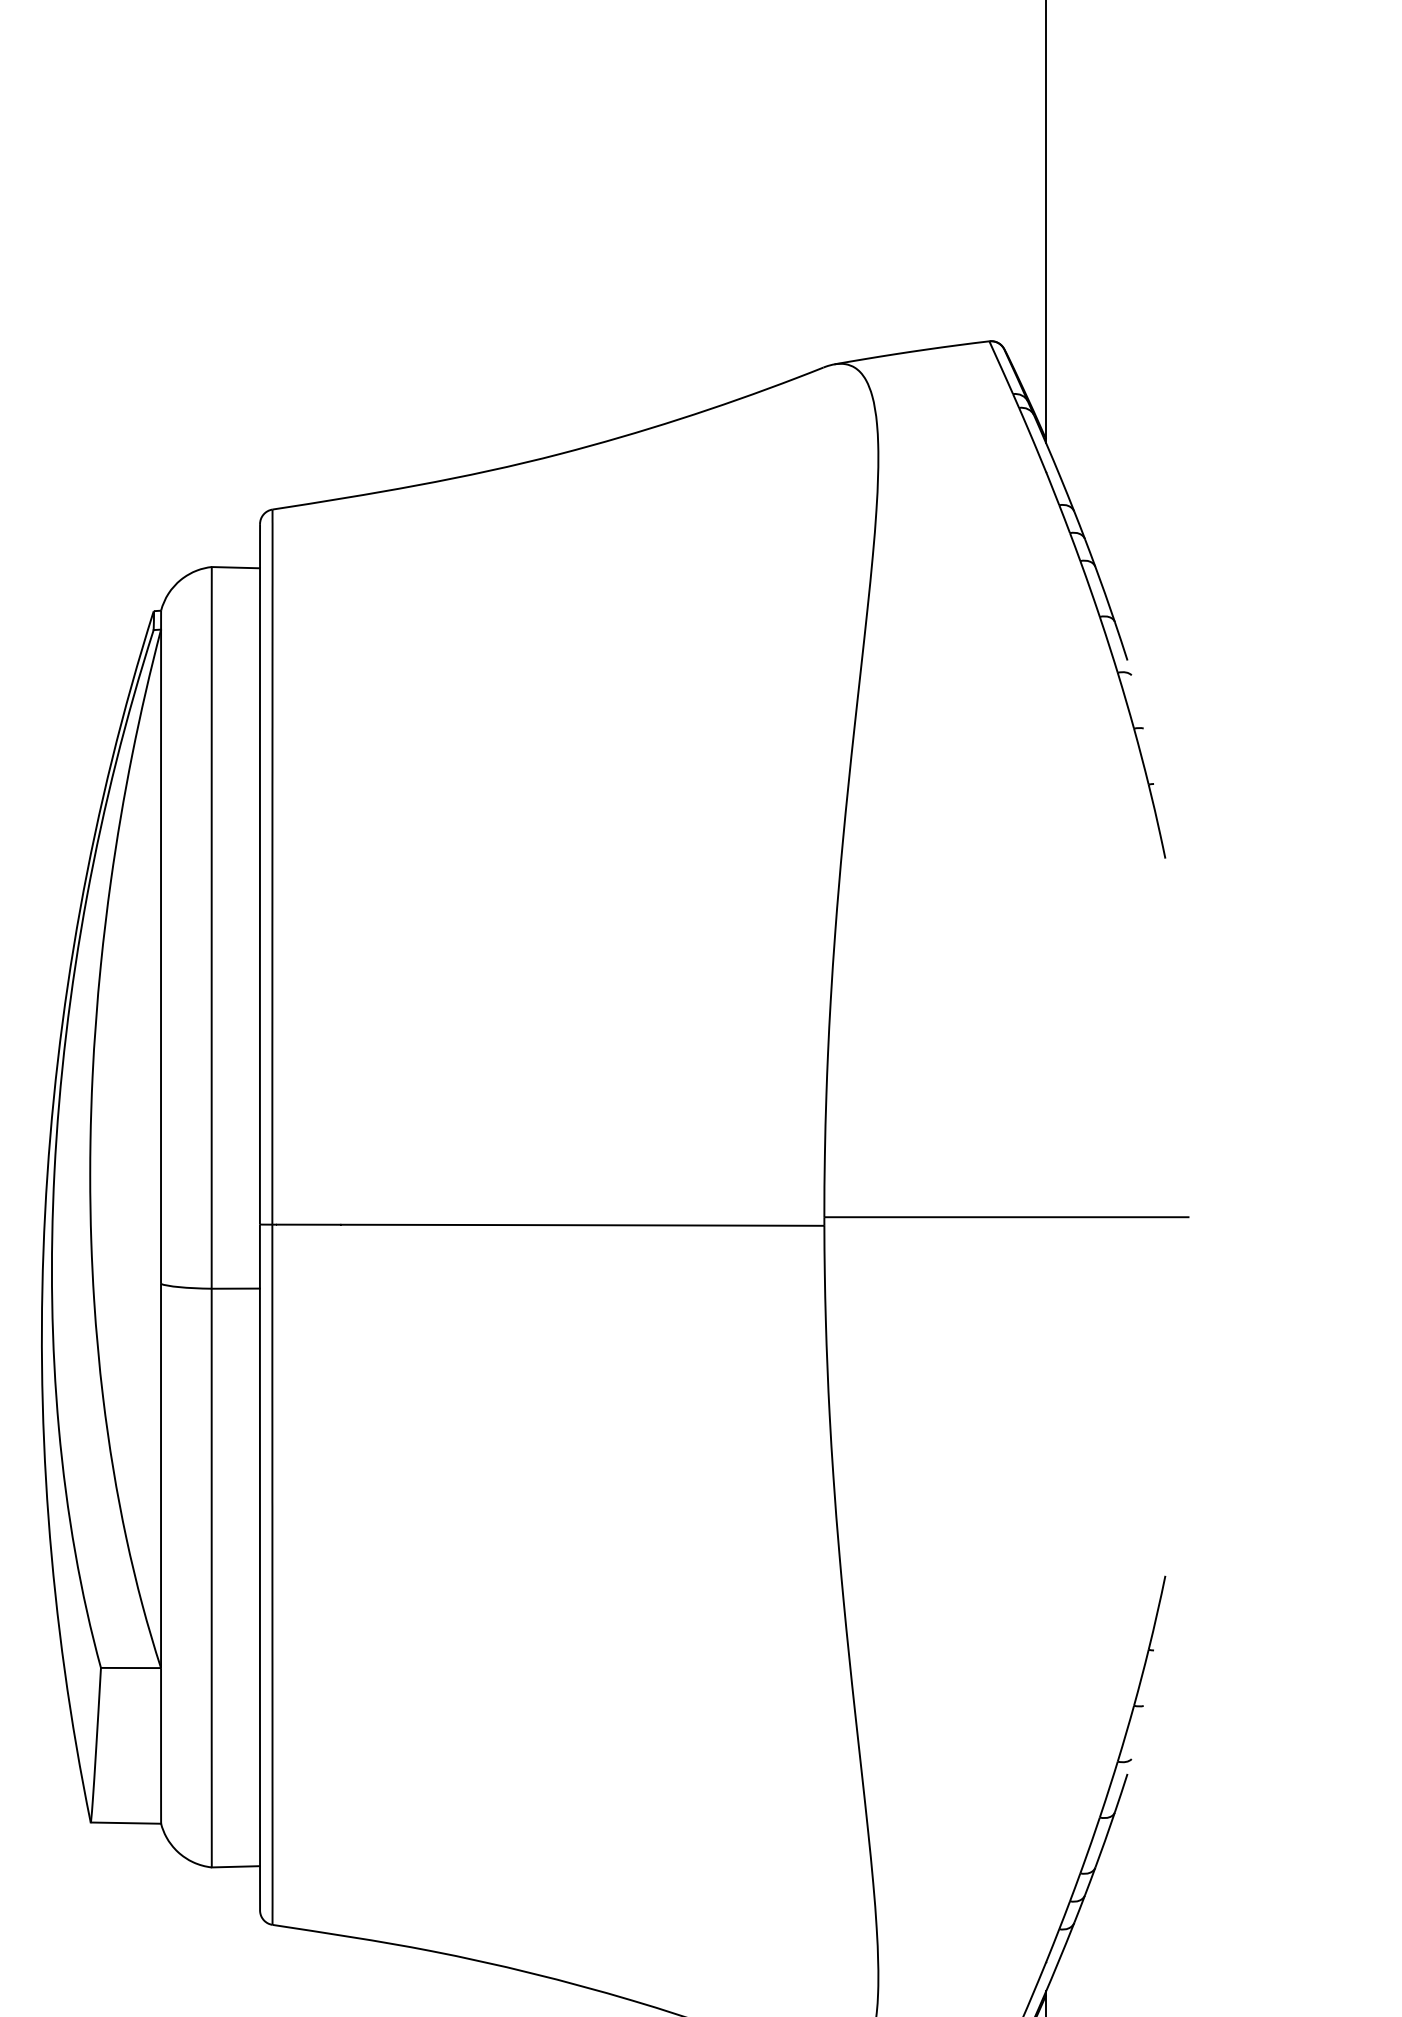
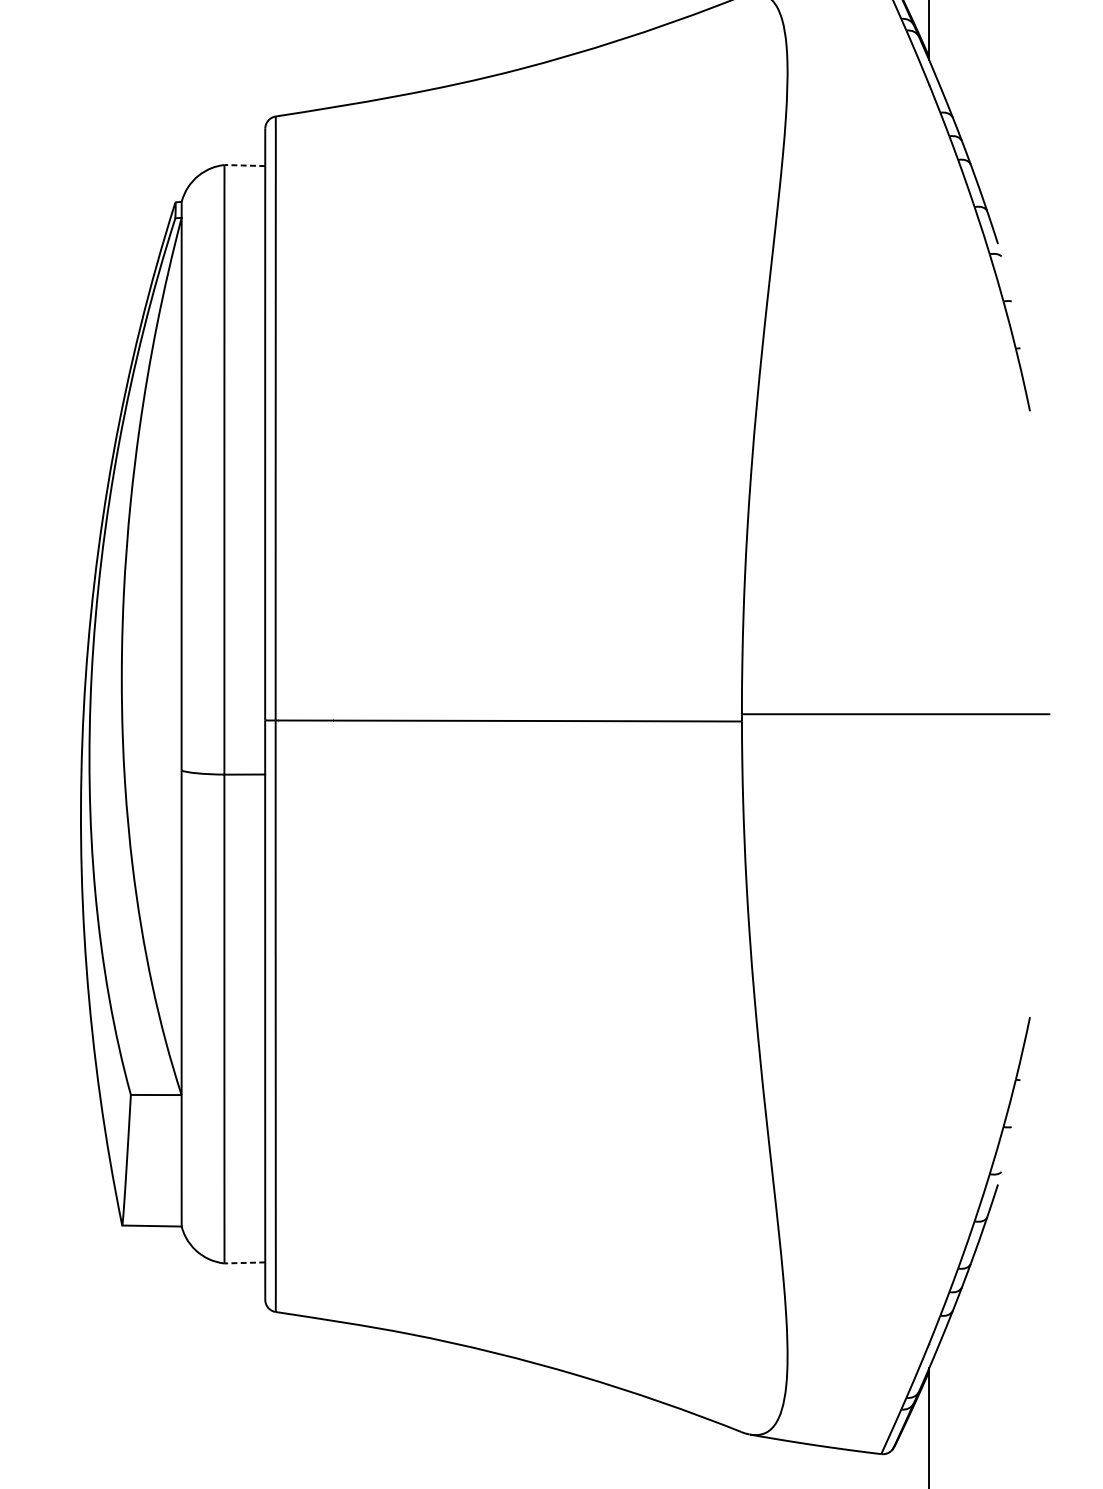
line: (235, 567) -> (244, 165), solid -> dashed
line: (235, 1866) -> (244, 1262), solid -> dashed

